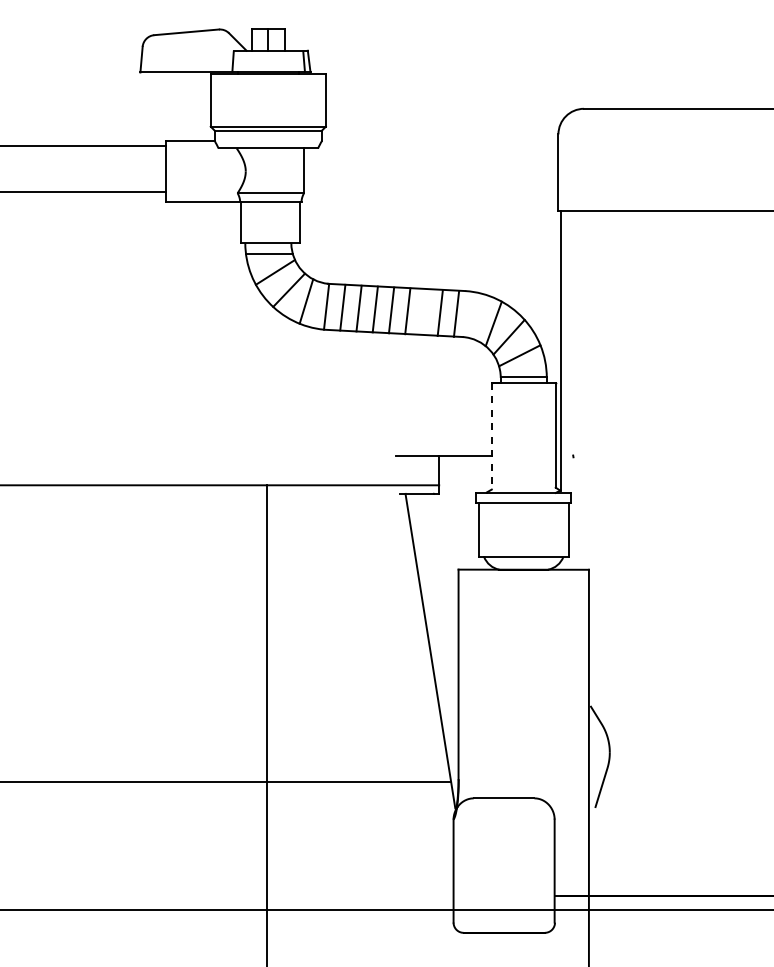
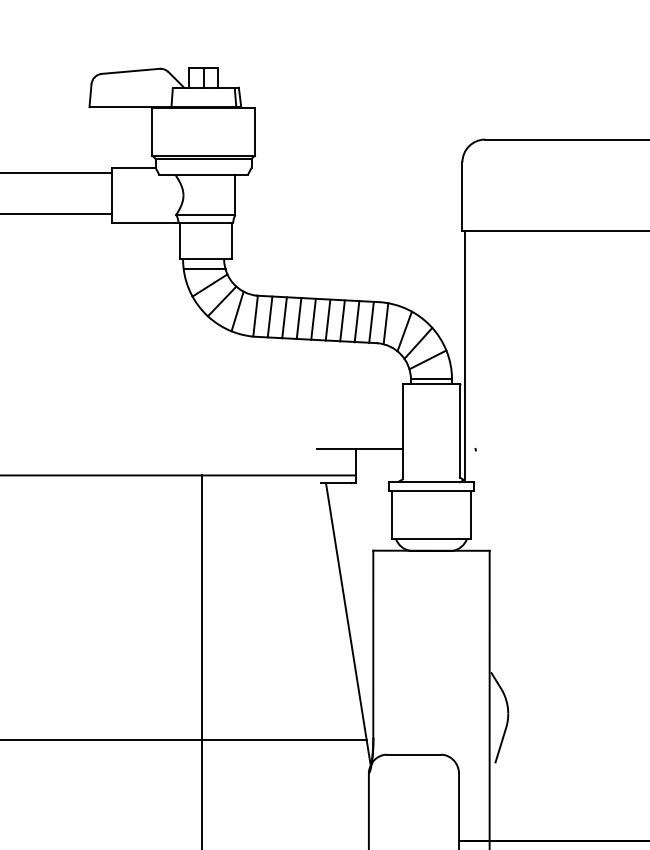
line: (423, 312) -> (342, 321), added
line: (472, 314) -> (385, 323), added
line: (491, 436) -> (402, 431), dashed -> solid

